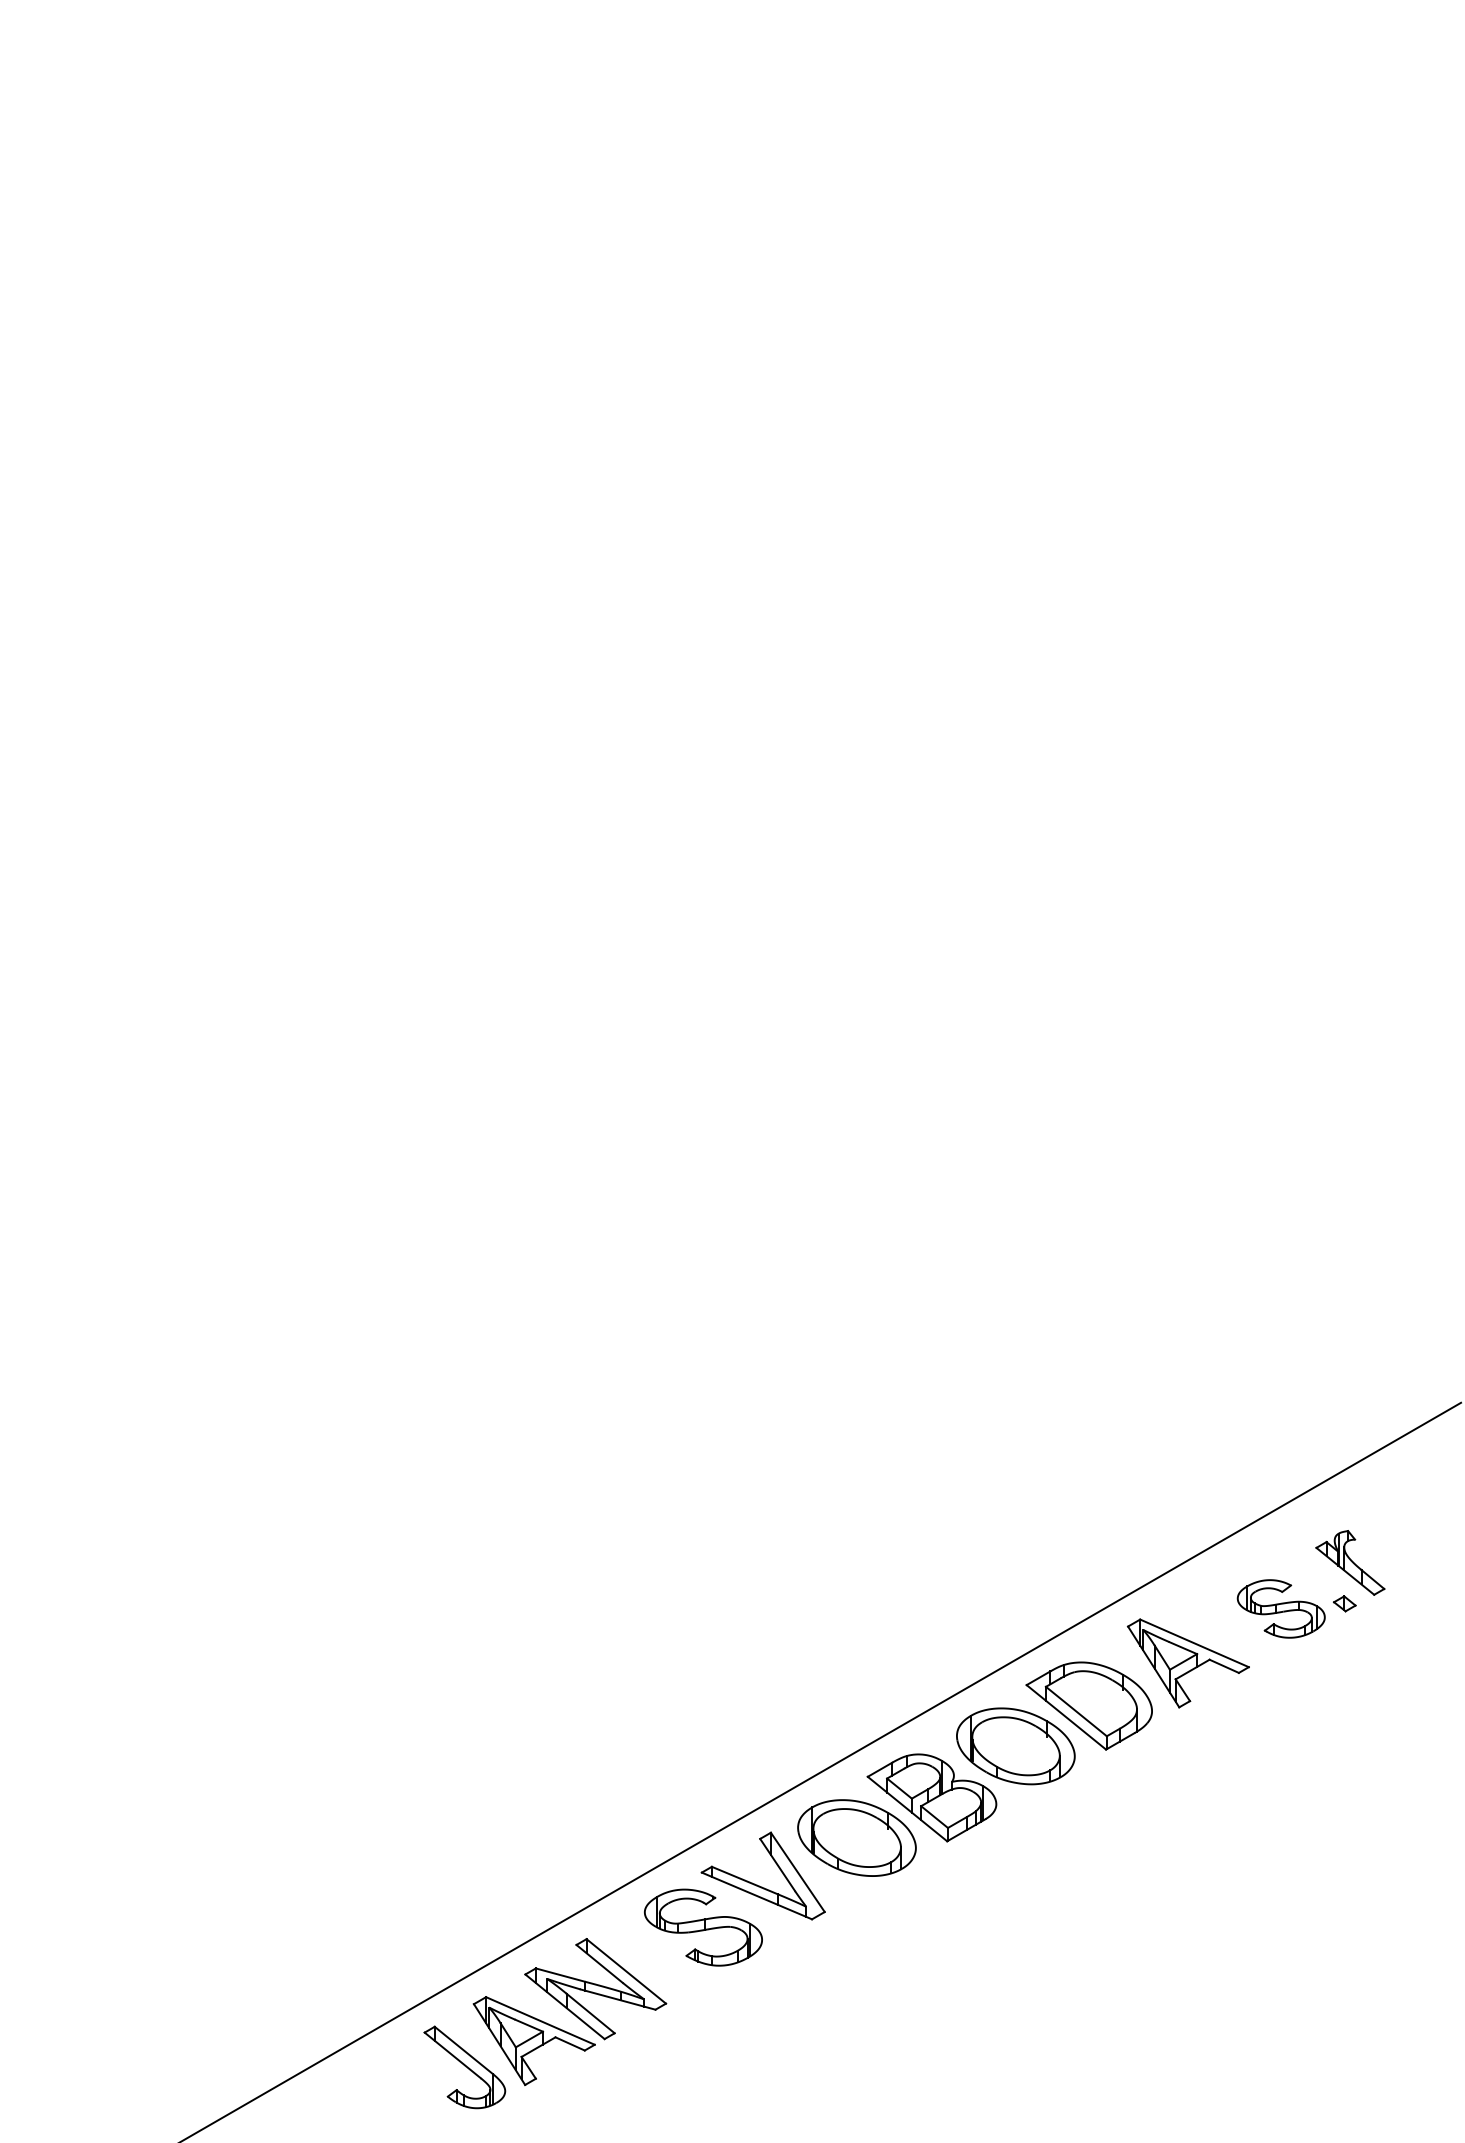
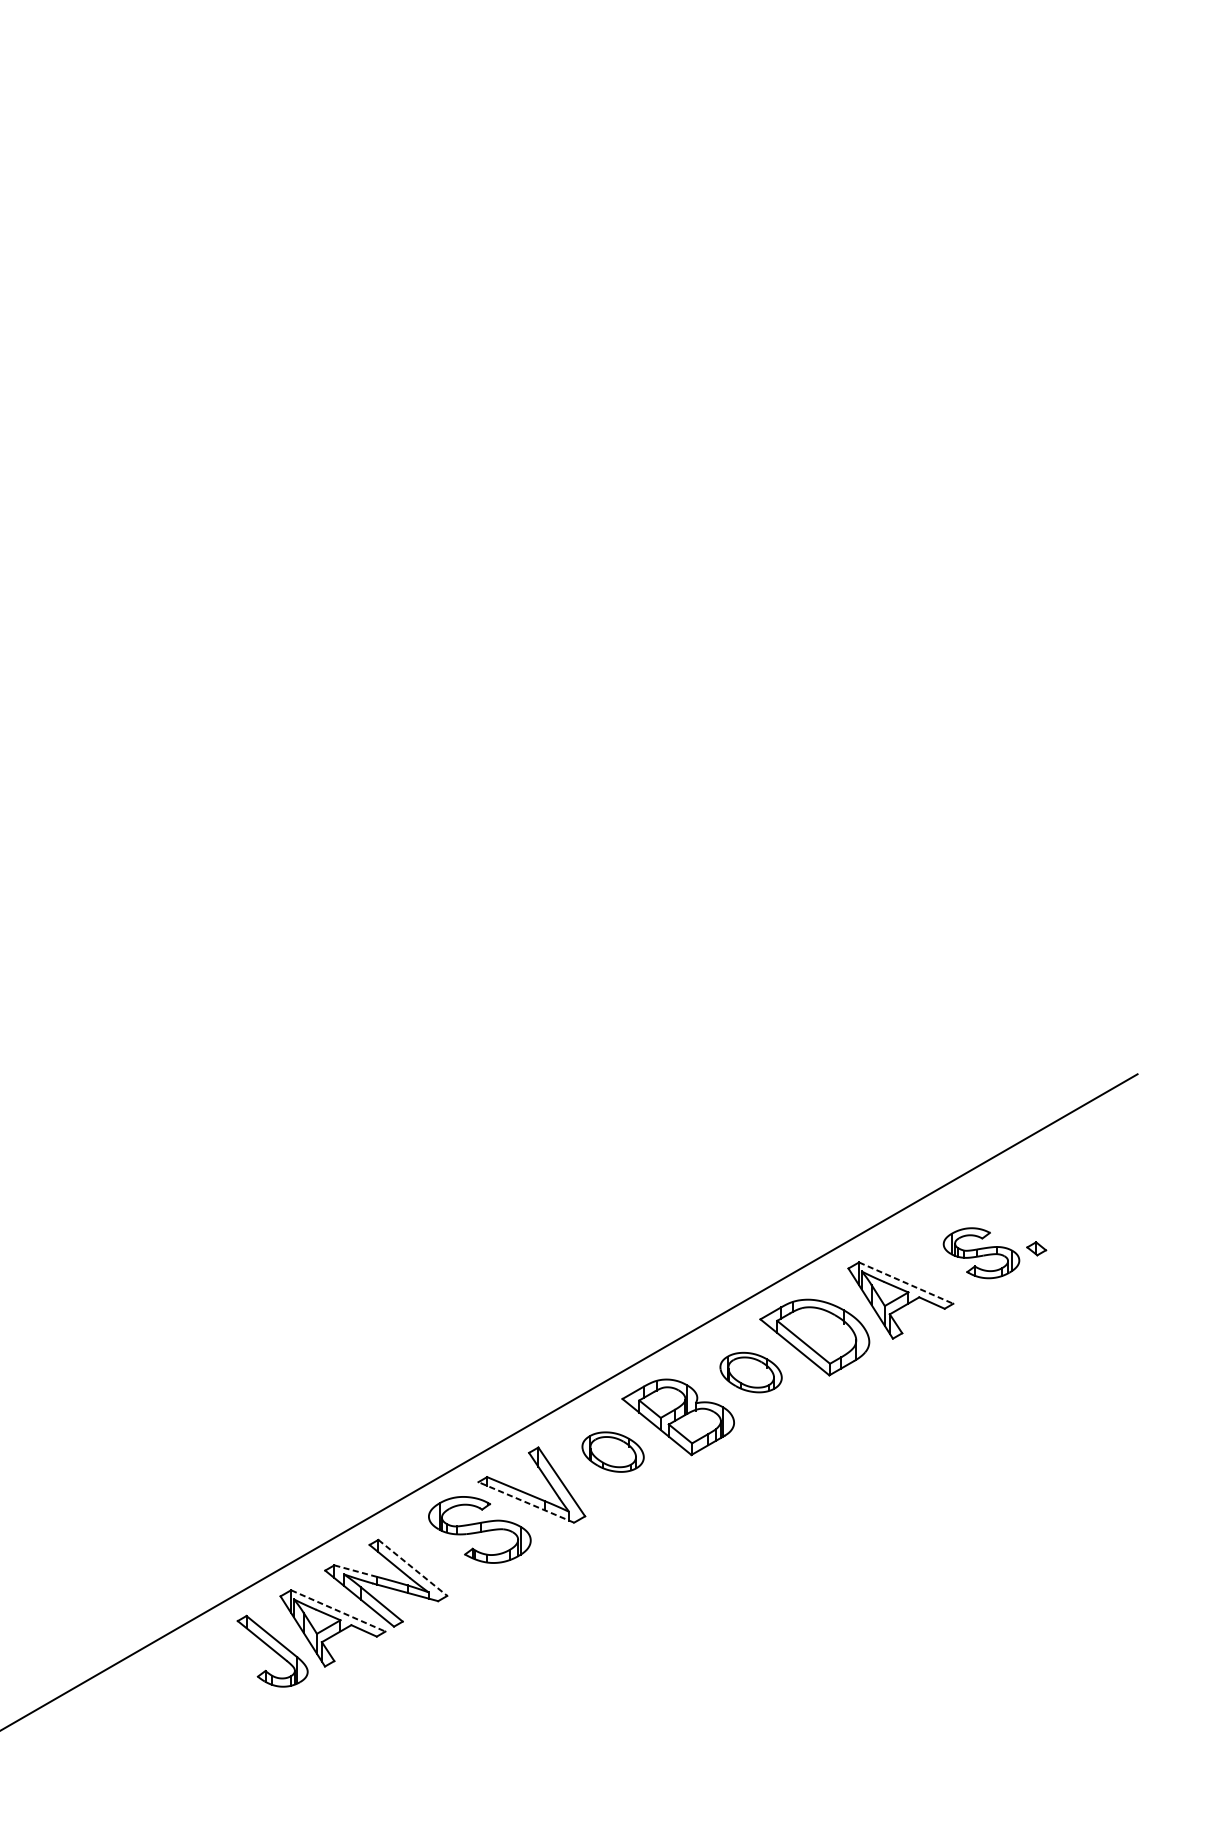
part: (1350, 1562) -> (1041, 1212), removed
line: (1195, 1643) -> (907, 1283), solid -> dashed
part: (1015, 1746) -> (750, 1372), size x0.6
part: (856, 1837) -> (612, 1451), size x0.6
line: (756, 1895) -> (525, 1502), solid -> dashed
line: (626, 1971) -> (413, 1568), solid -> dashed
line: (560, 1975) -> (355, 1571), solid -> dashed
line: (540, 2021) -> (338, 1611), solid -> dashed

